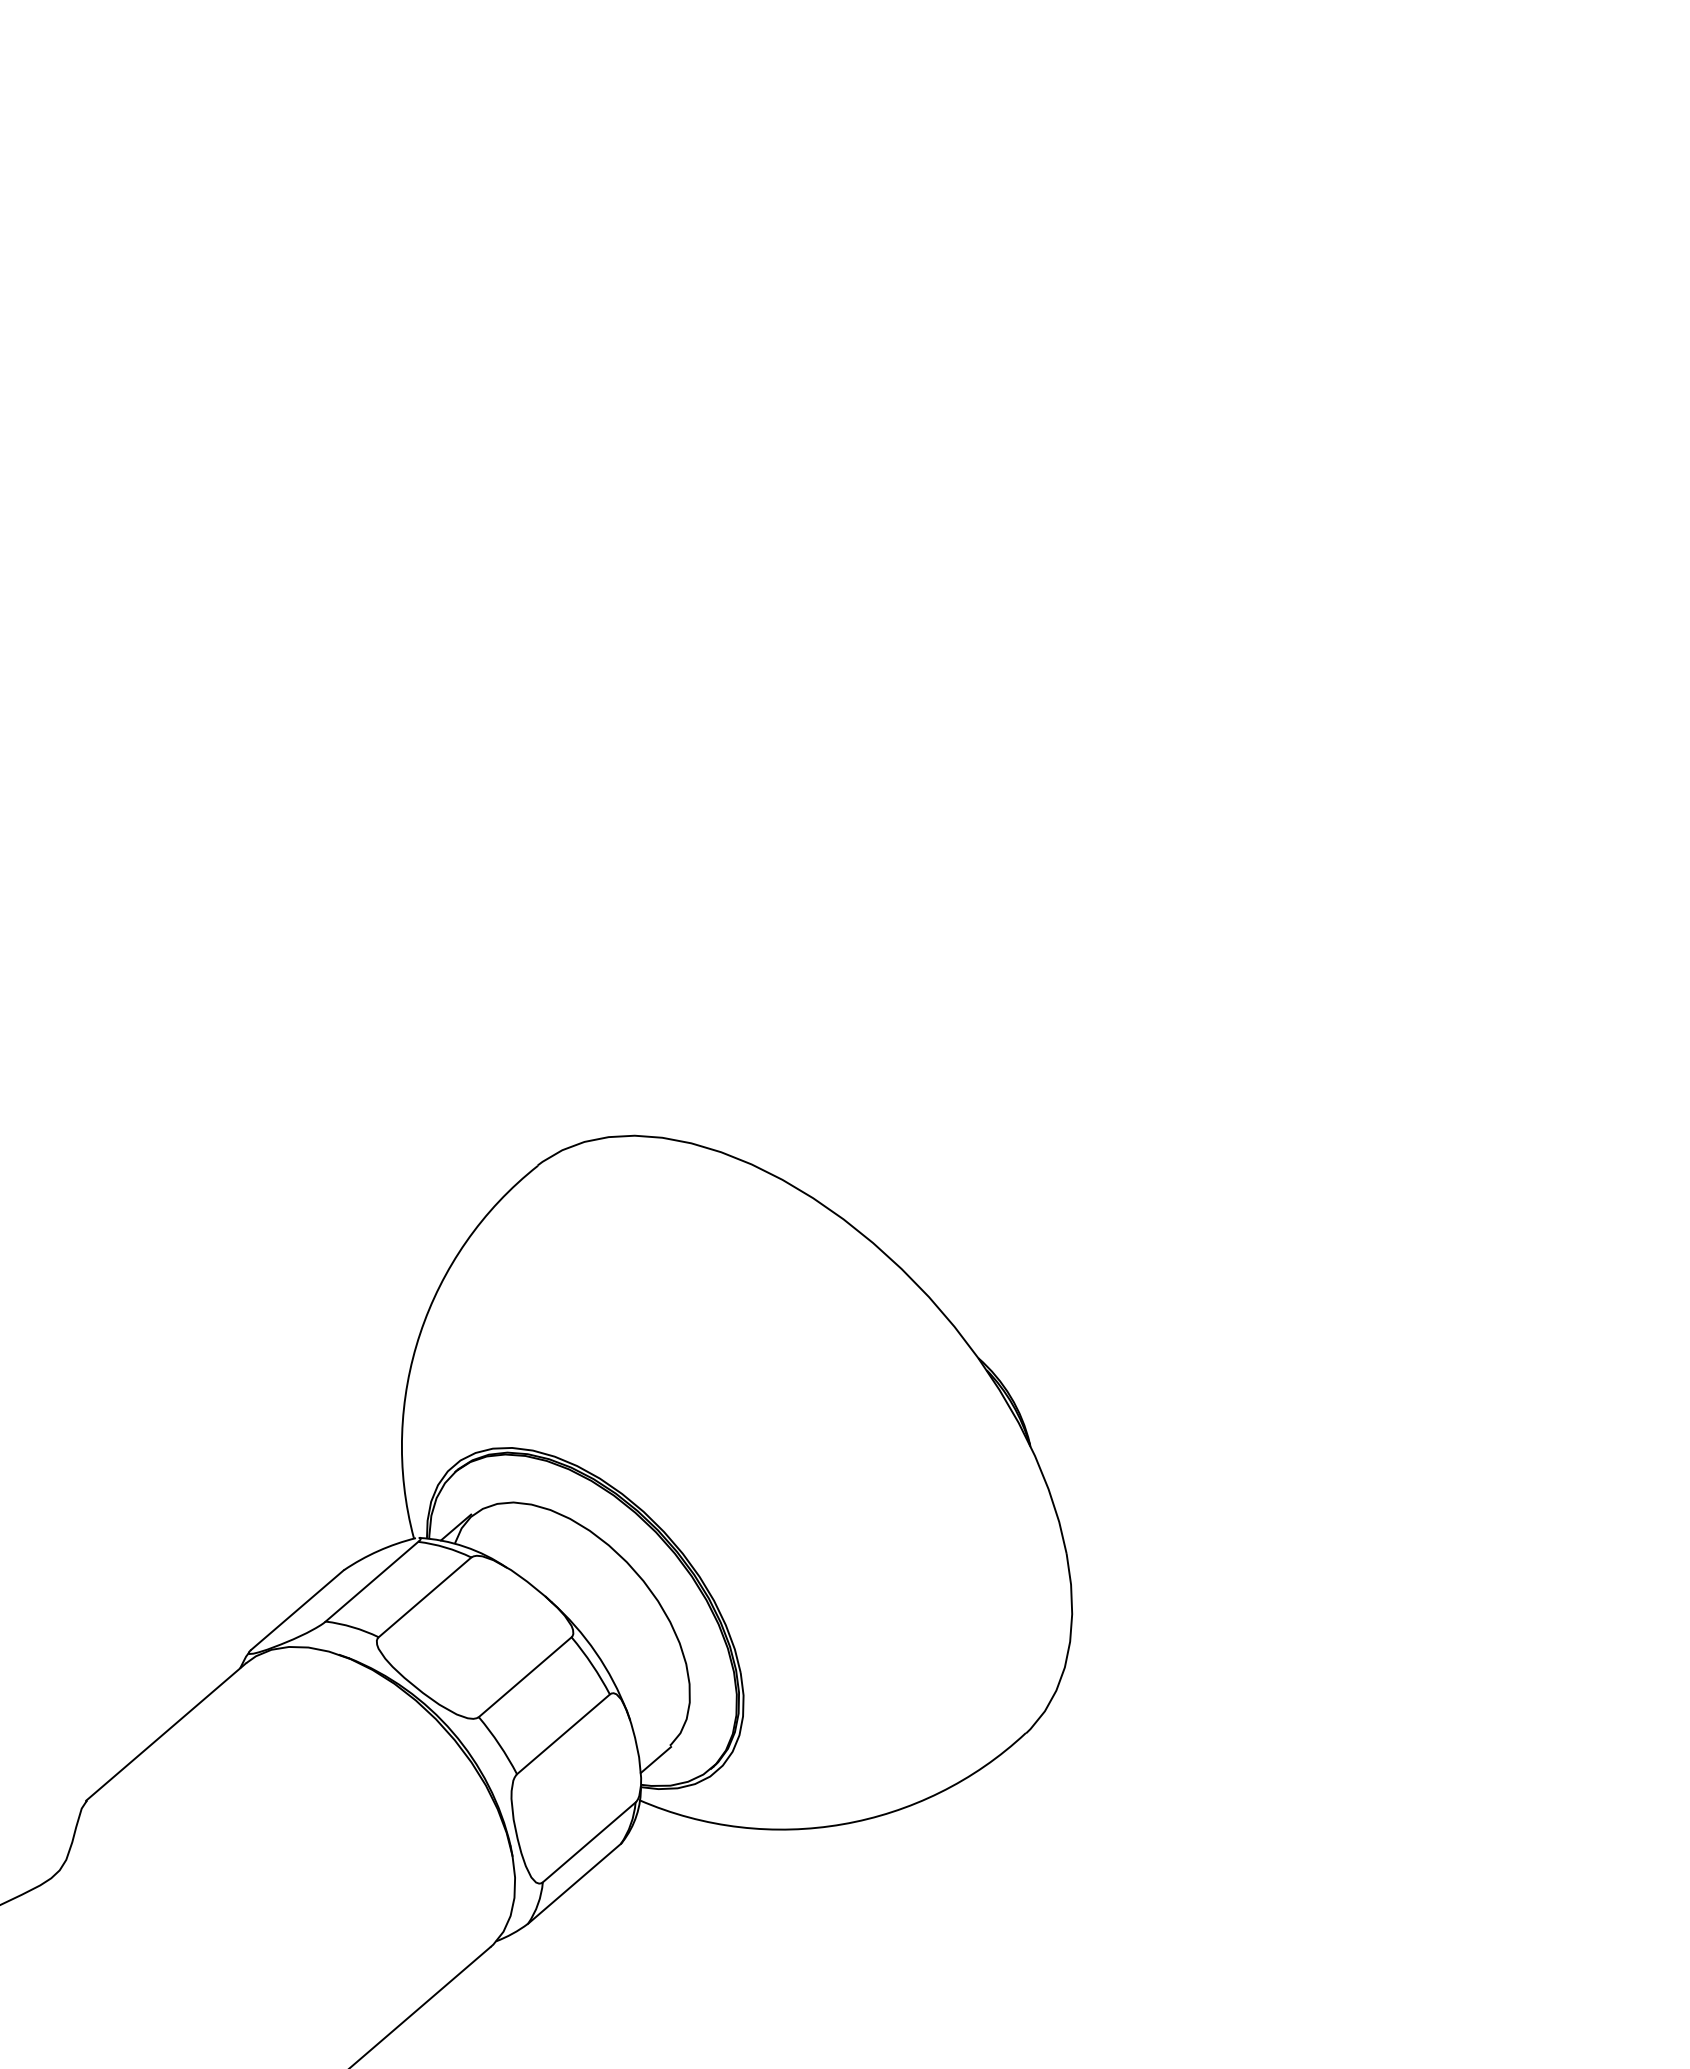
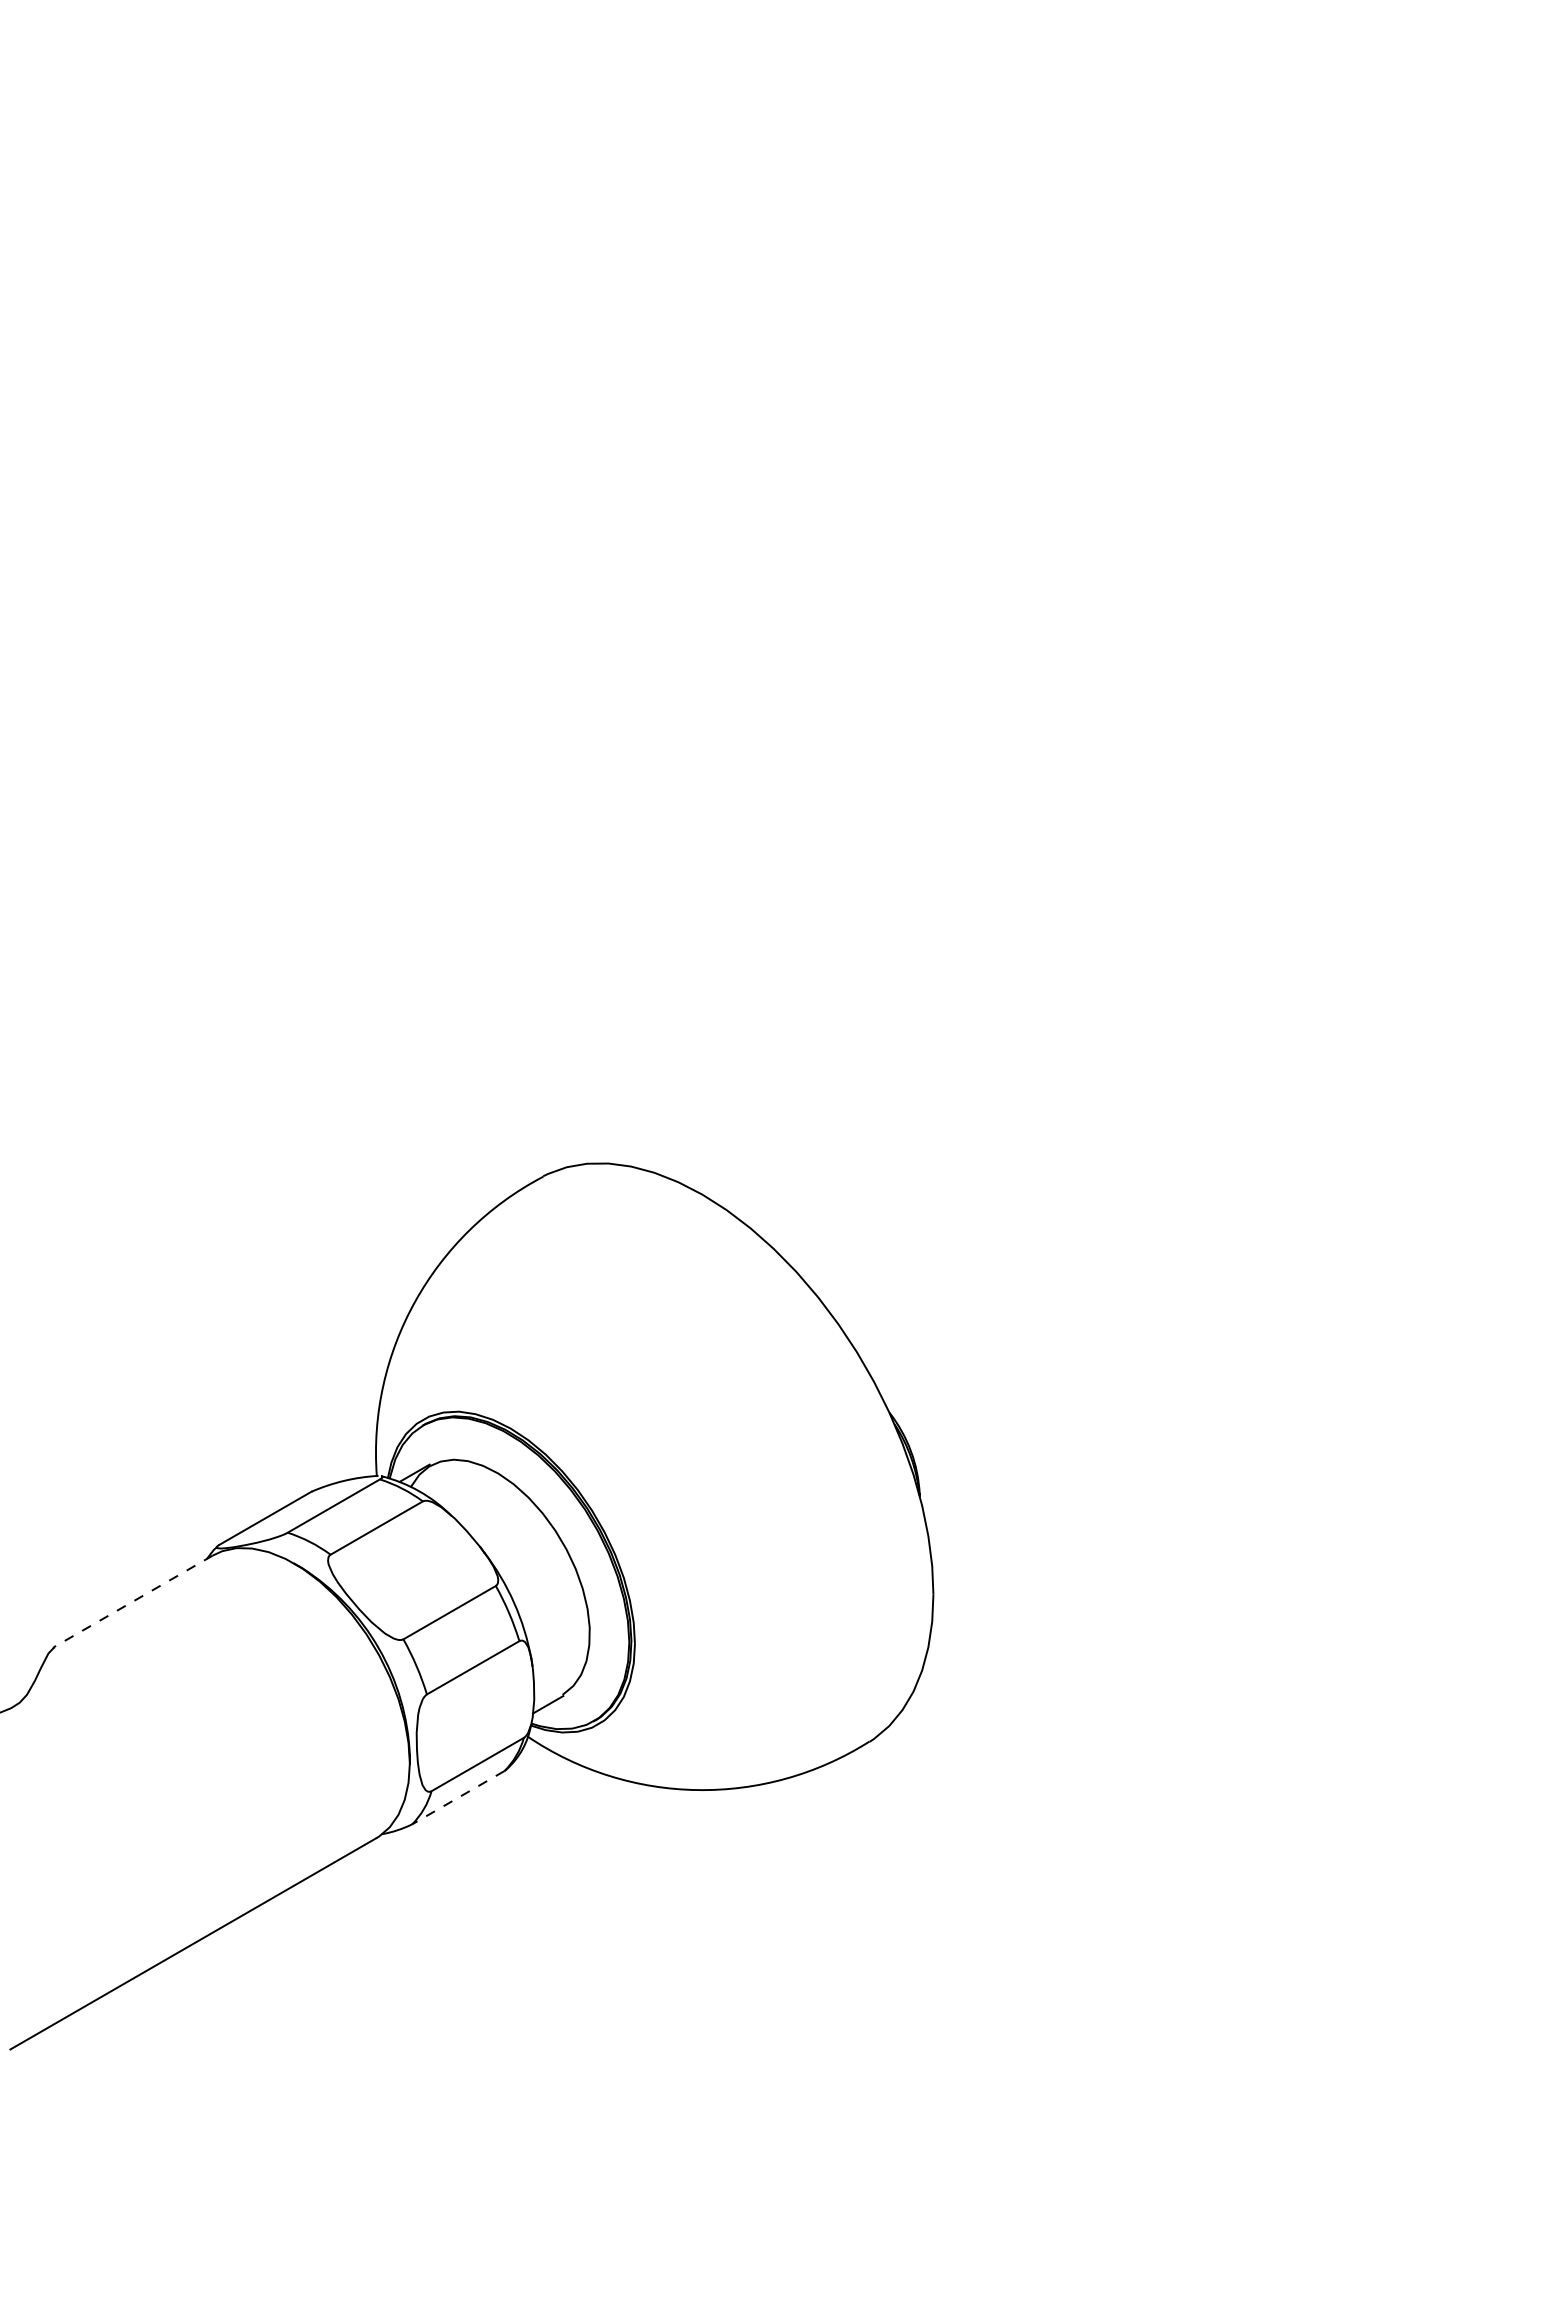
line: (166, 1731) -> (133, 1601), solid -> dashed
line: (573, 1883) -> (457, 1797), solid -> dashed

